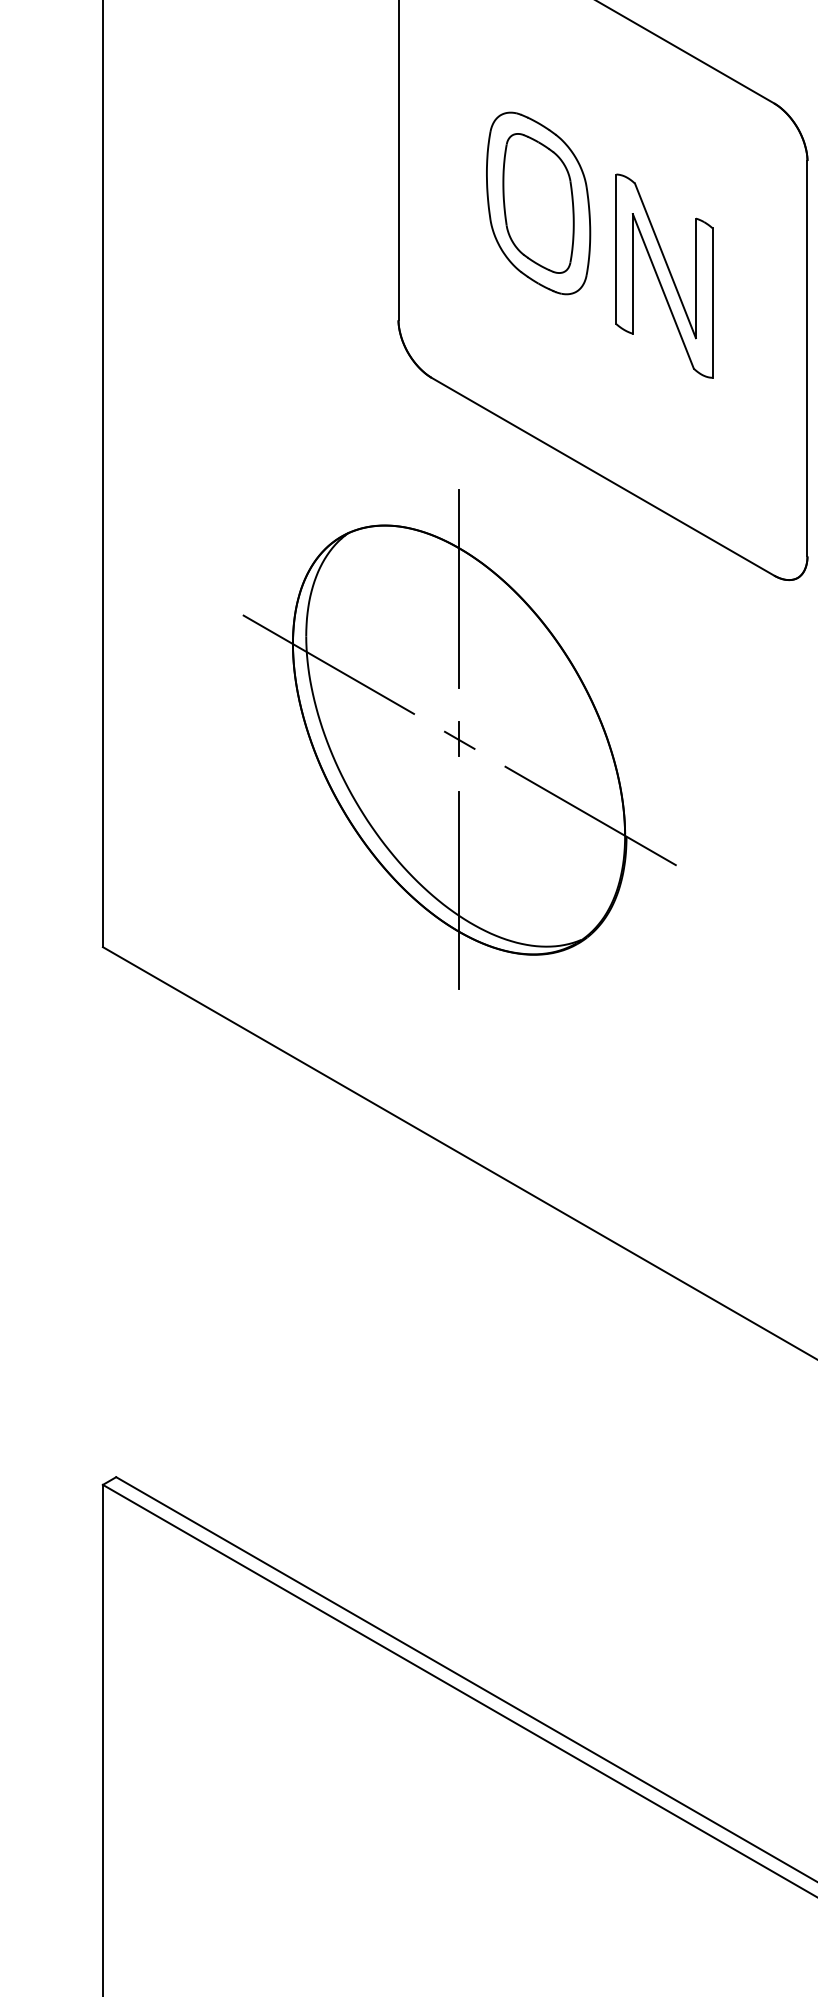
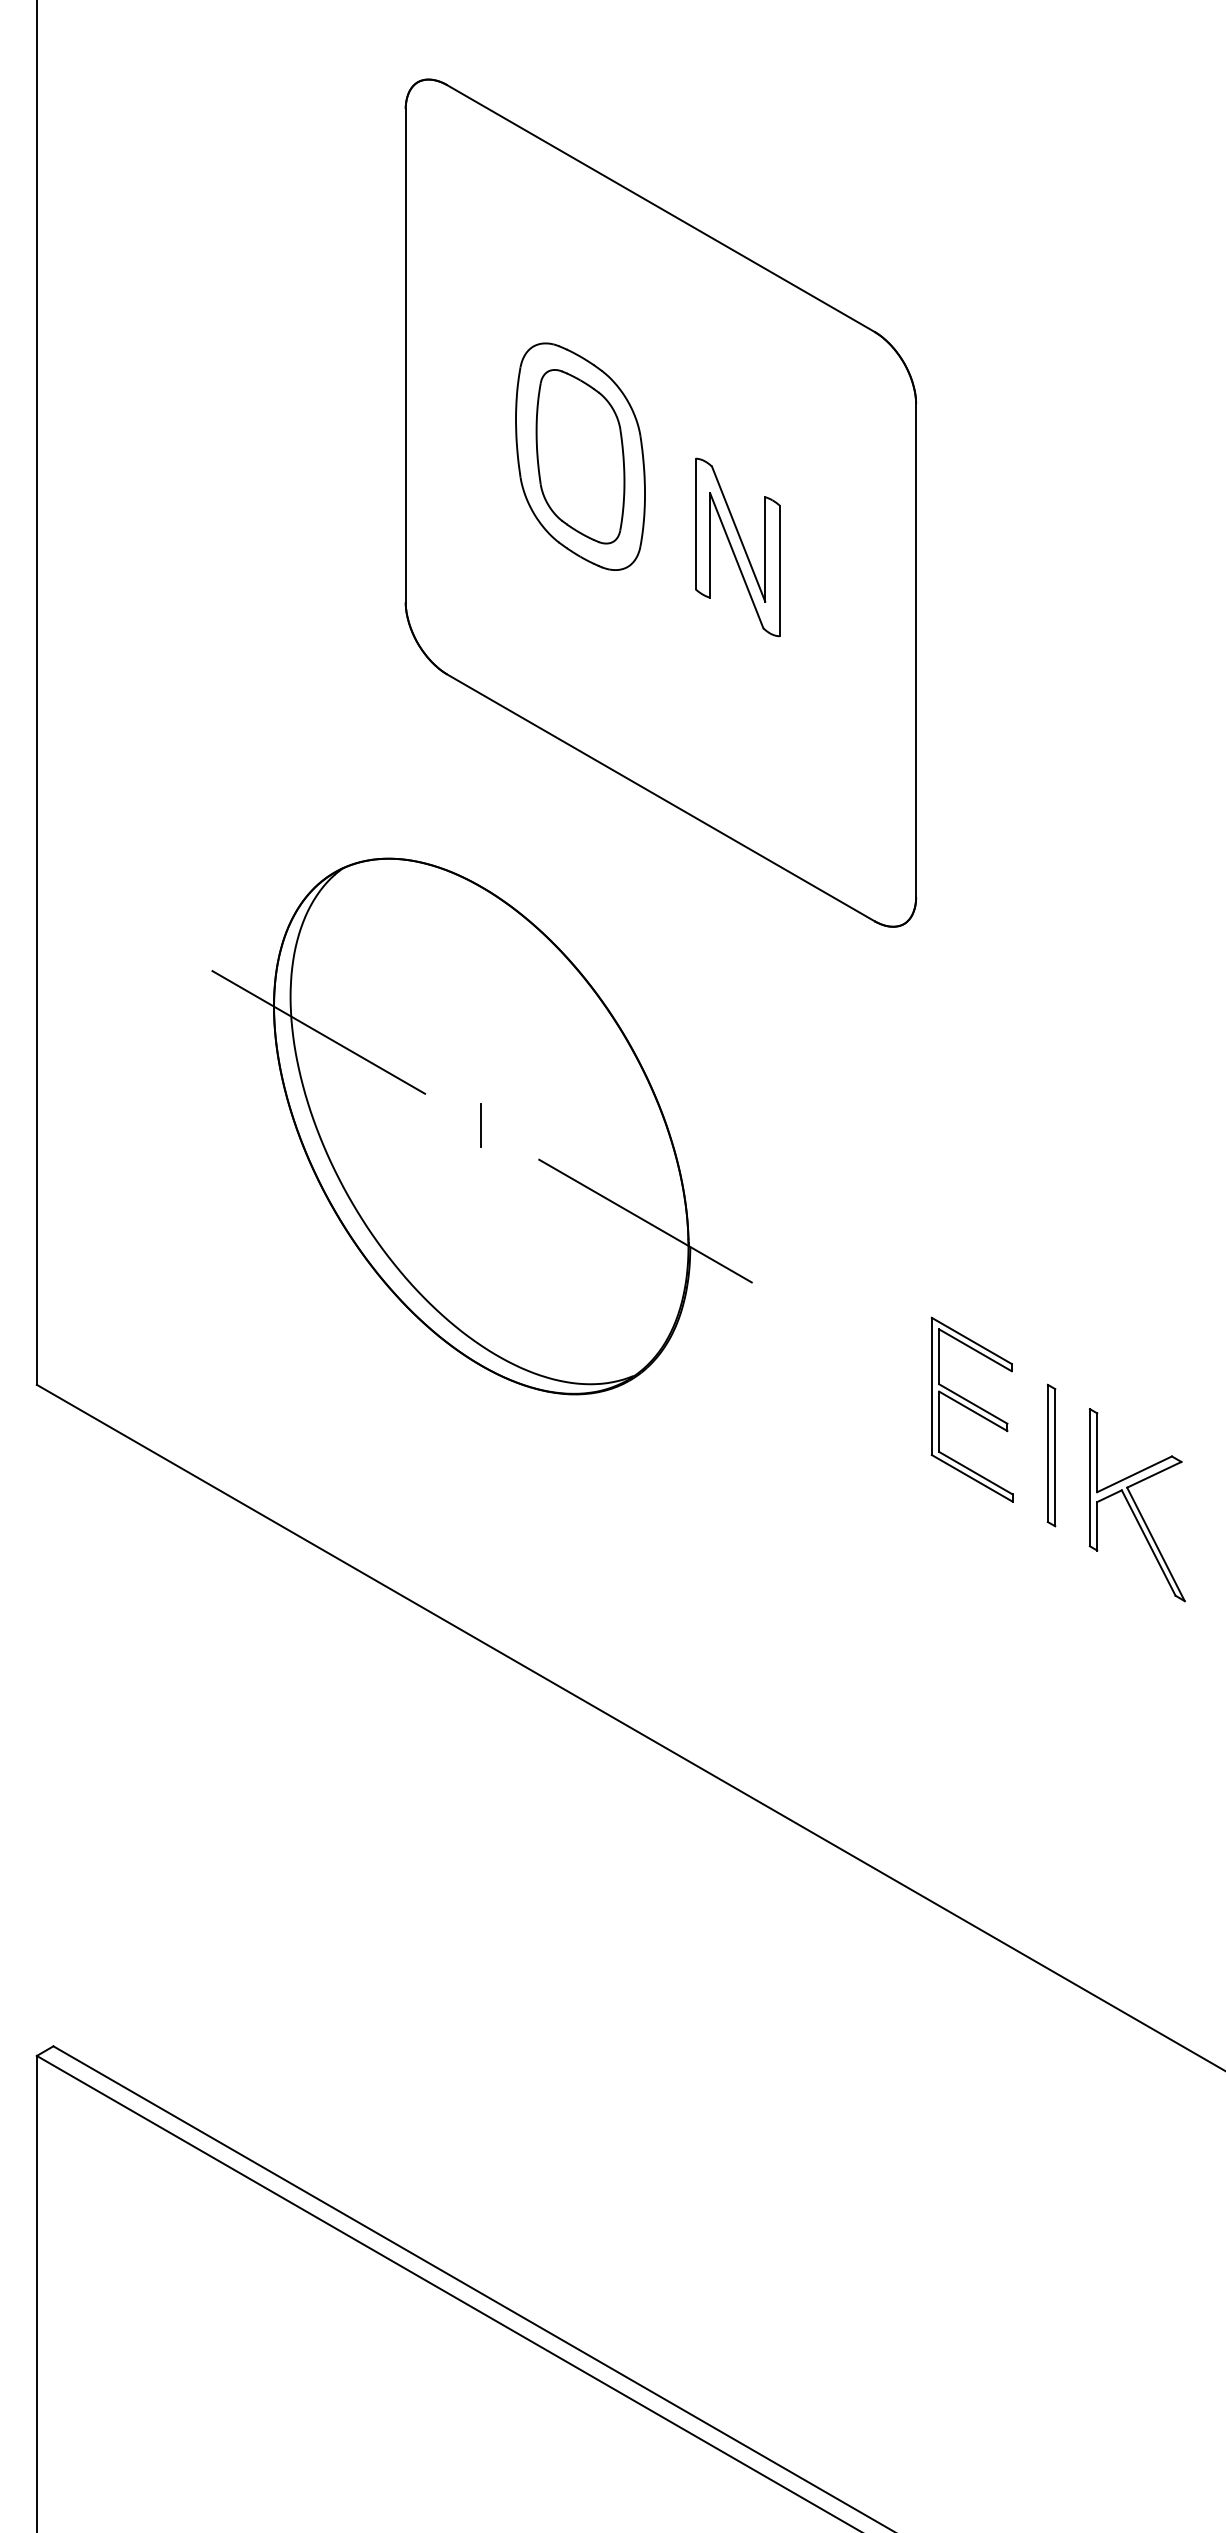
part: (664, 276) -> (737, 547), size x0.7
line: (459, 588) -> (481, 937), removed
line: (459, 740) -> (481, 1126), removed
line: (459, 889) -> (481, 1313), removed

